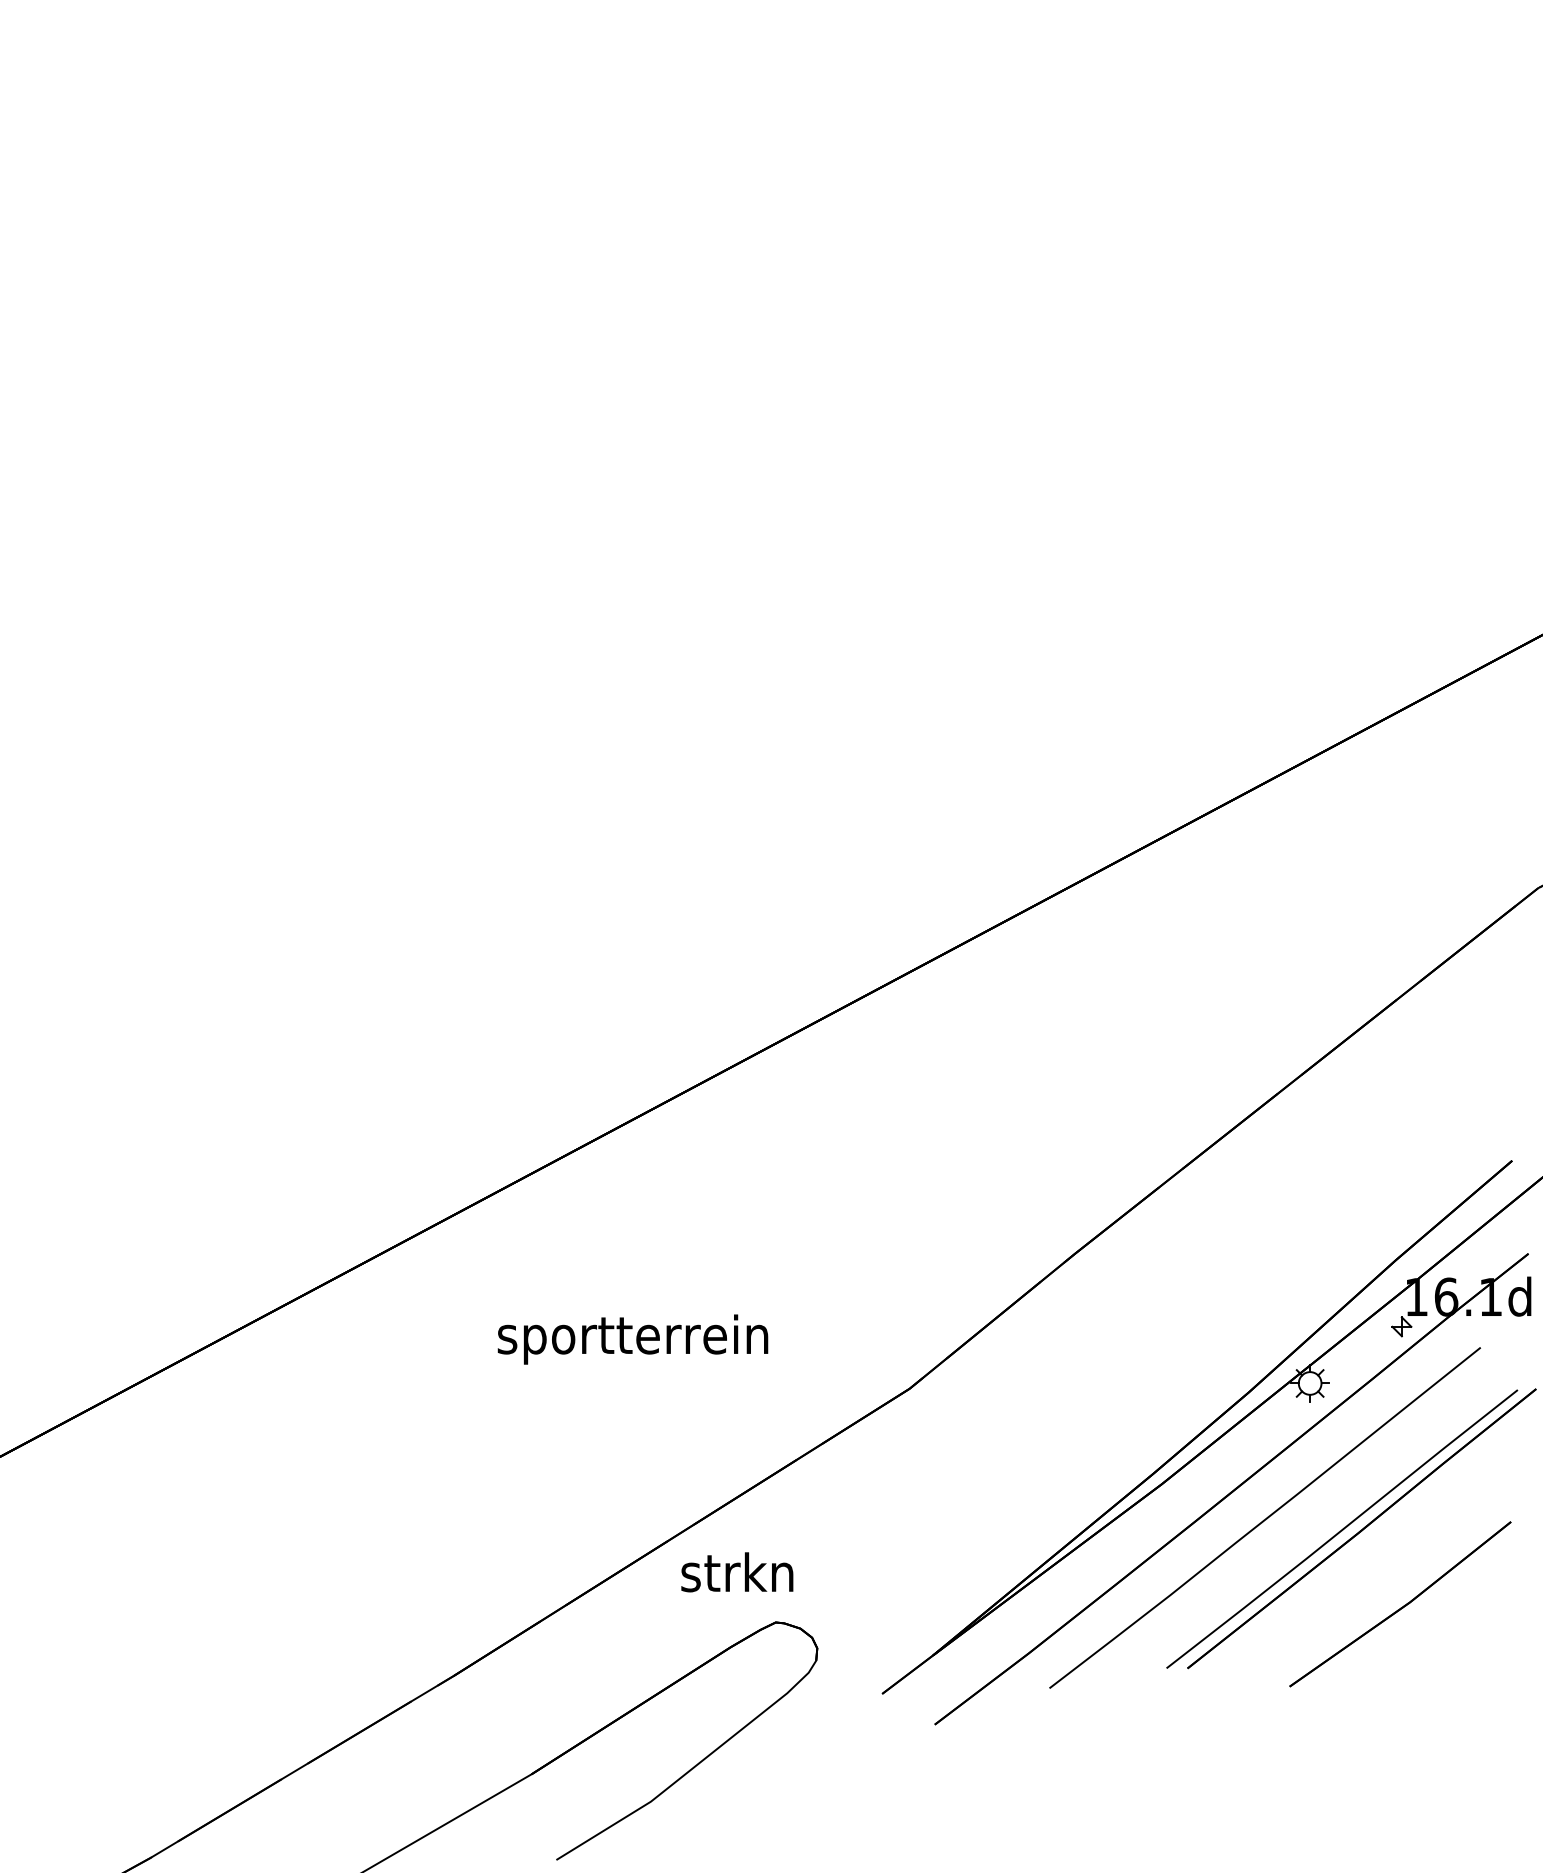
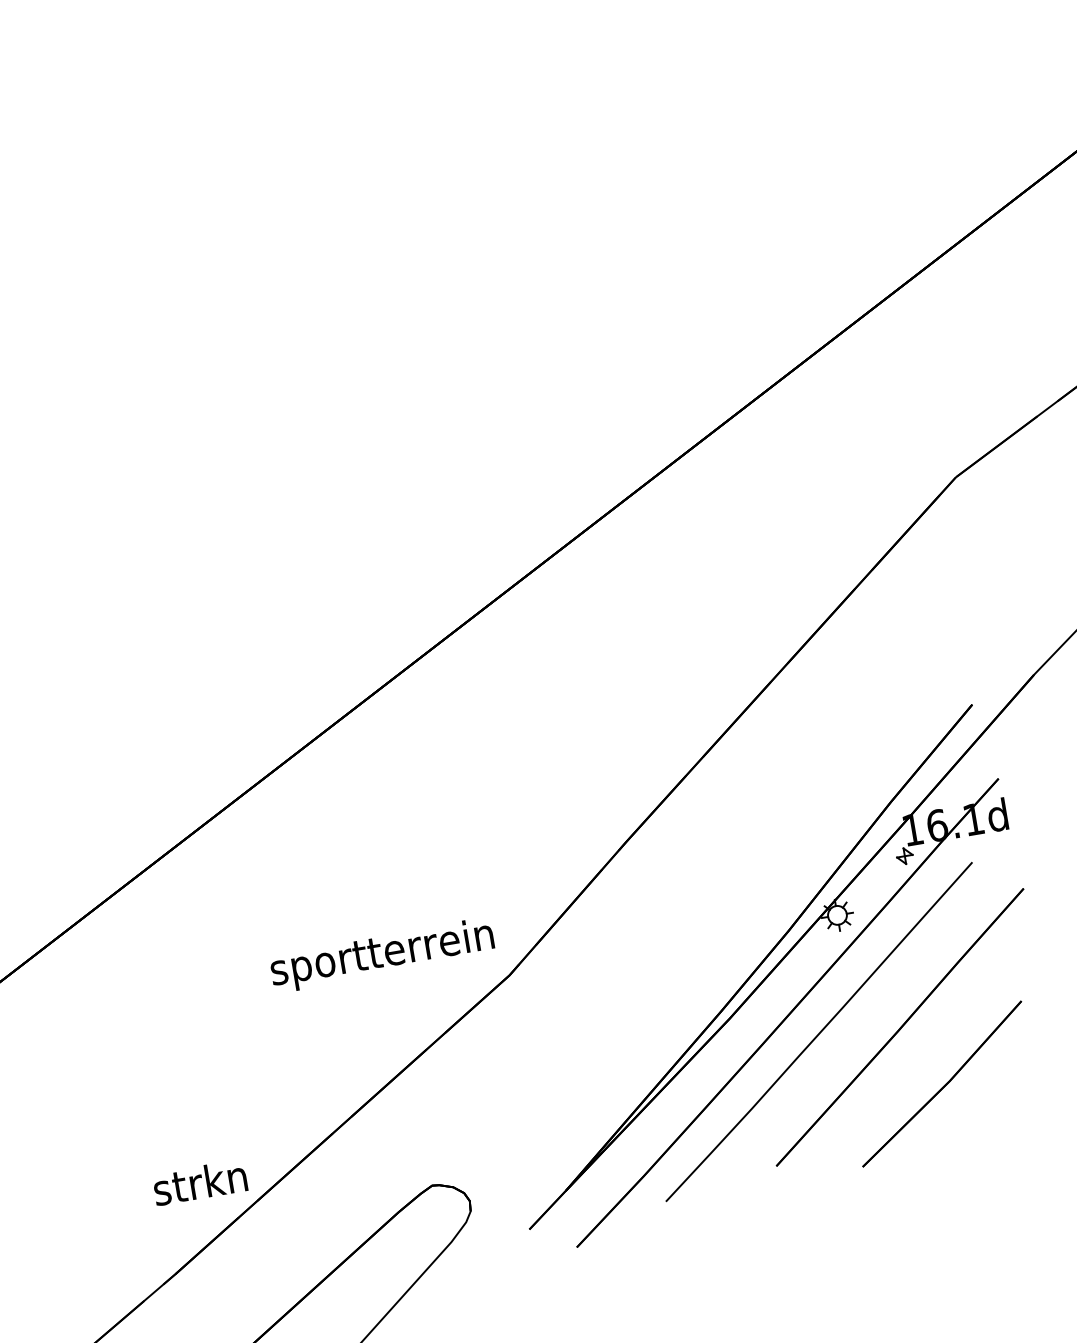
text: (632, 1339) -> (382, 955), moved
curve: (1342, 1528) -> (884, 1029), removed
text: (737, 1572) -> (200, 1182), moved

